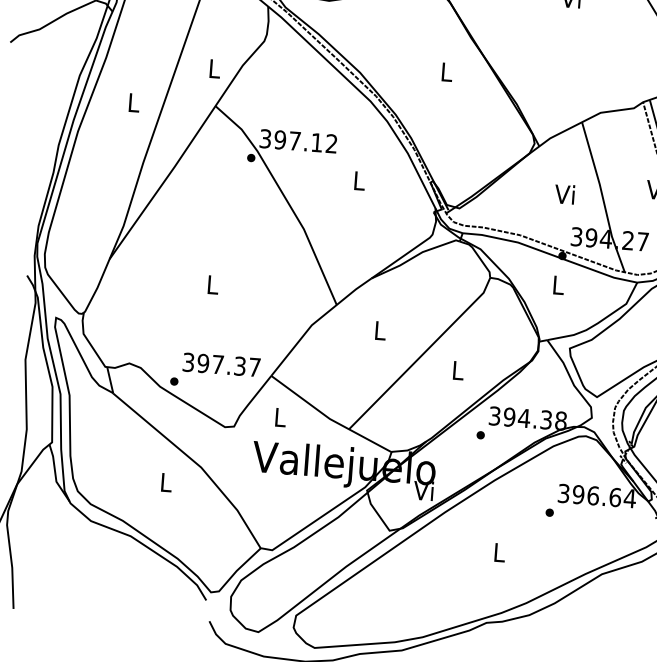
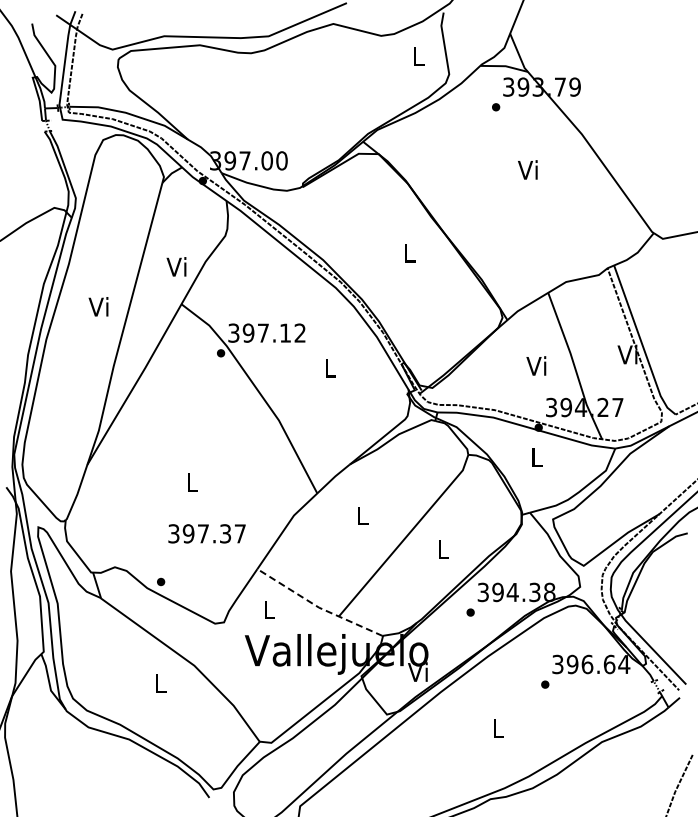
text: (213, 68) -> (176, 266), L -> Vi
text: (132, 102) -> (98, 306), L -> Vi
text: (221, 364) -> (206, 533), moved
line: (329, 418) -> (318, 607), solid -> dashed

